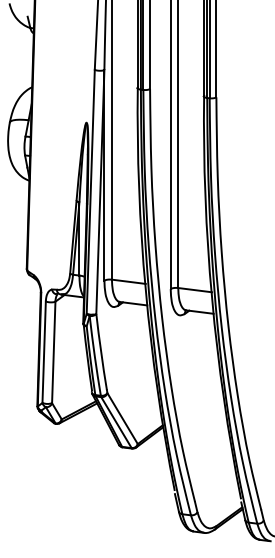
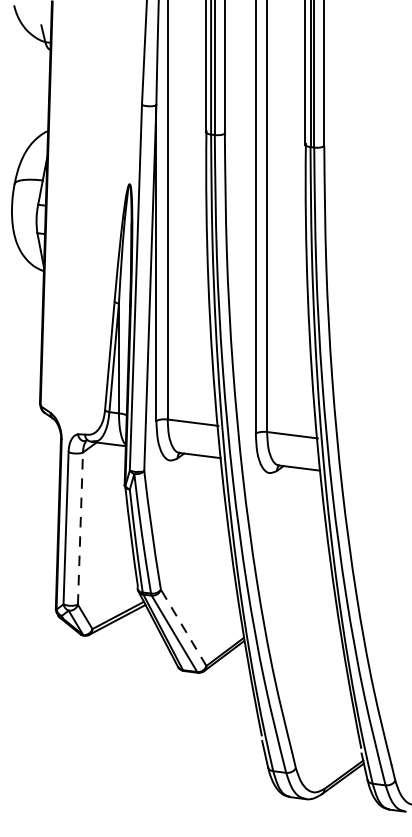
line: (53, 352) -> (80, 528), solid -> dashed
line: (122, 418) -> (183, 627), solid -> dashed

